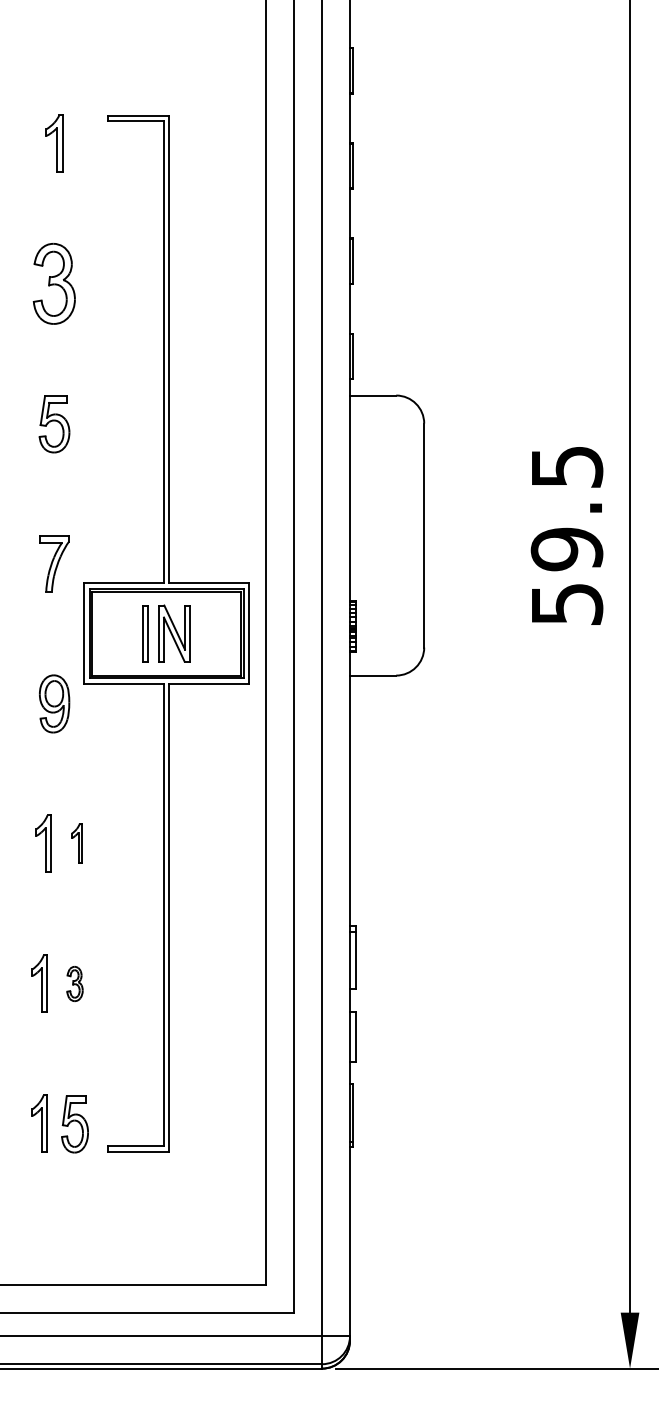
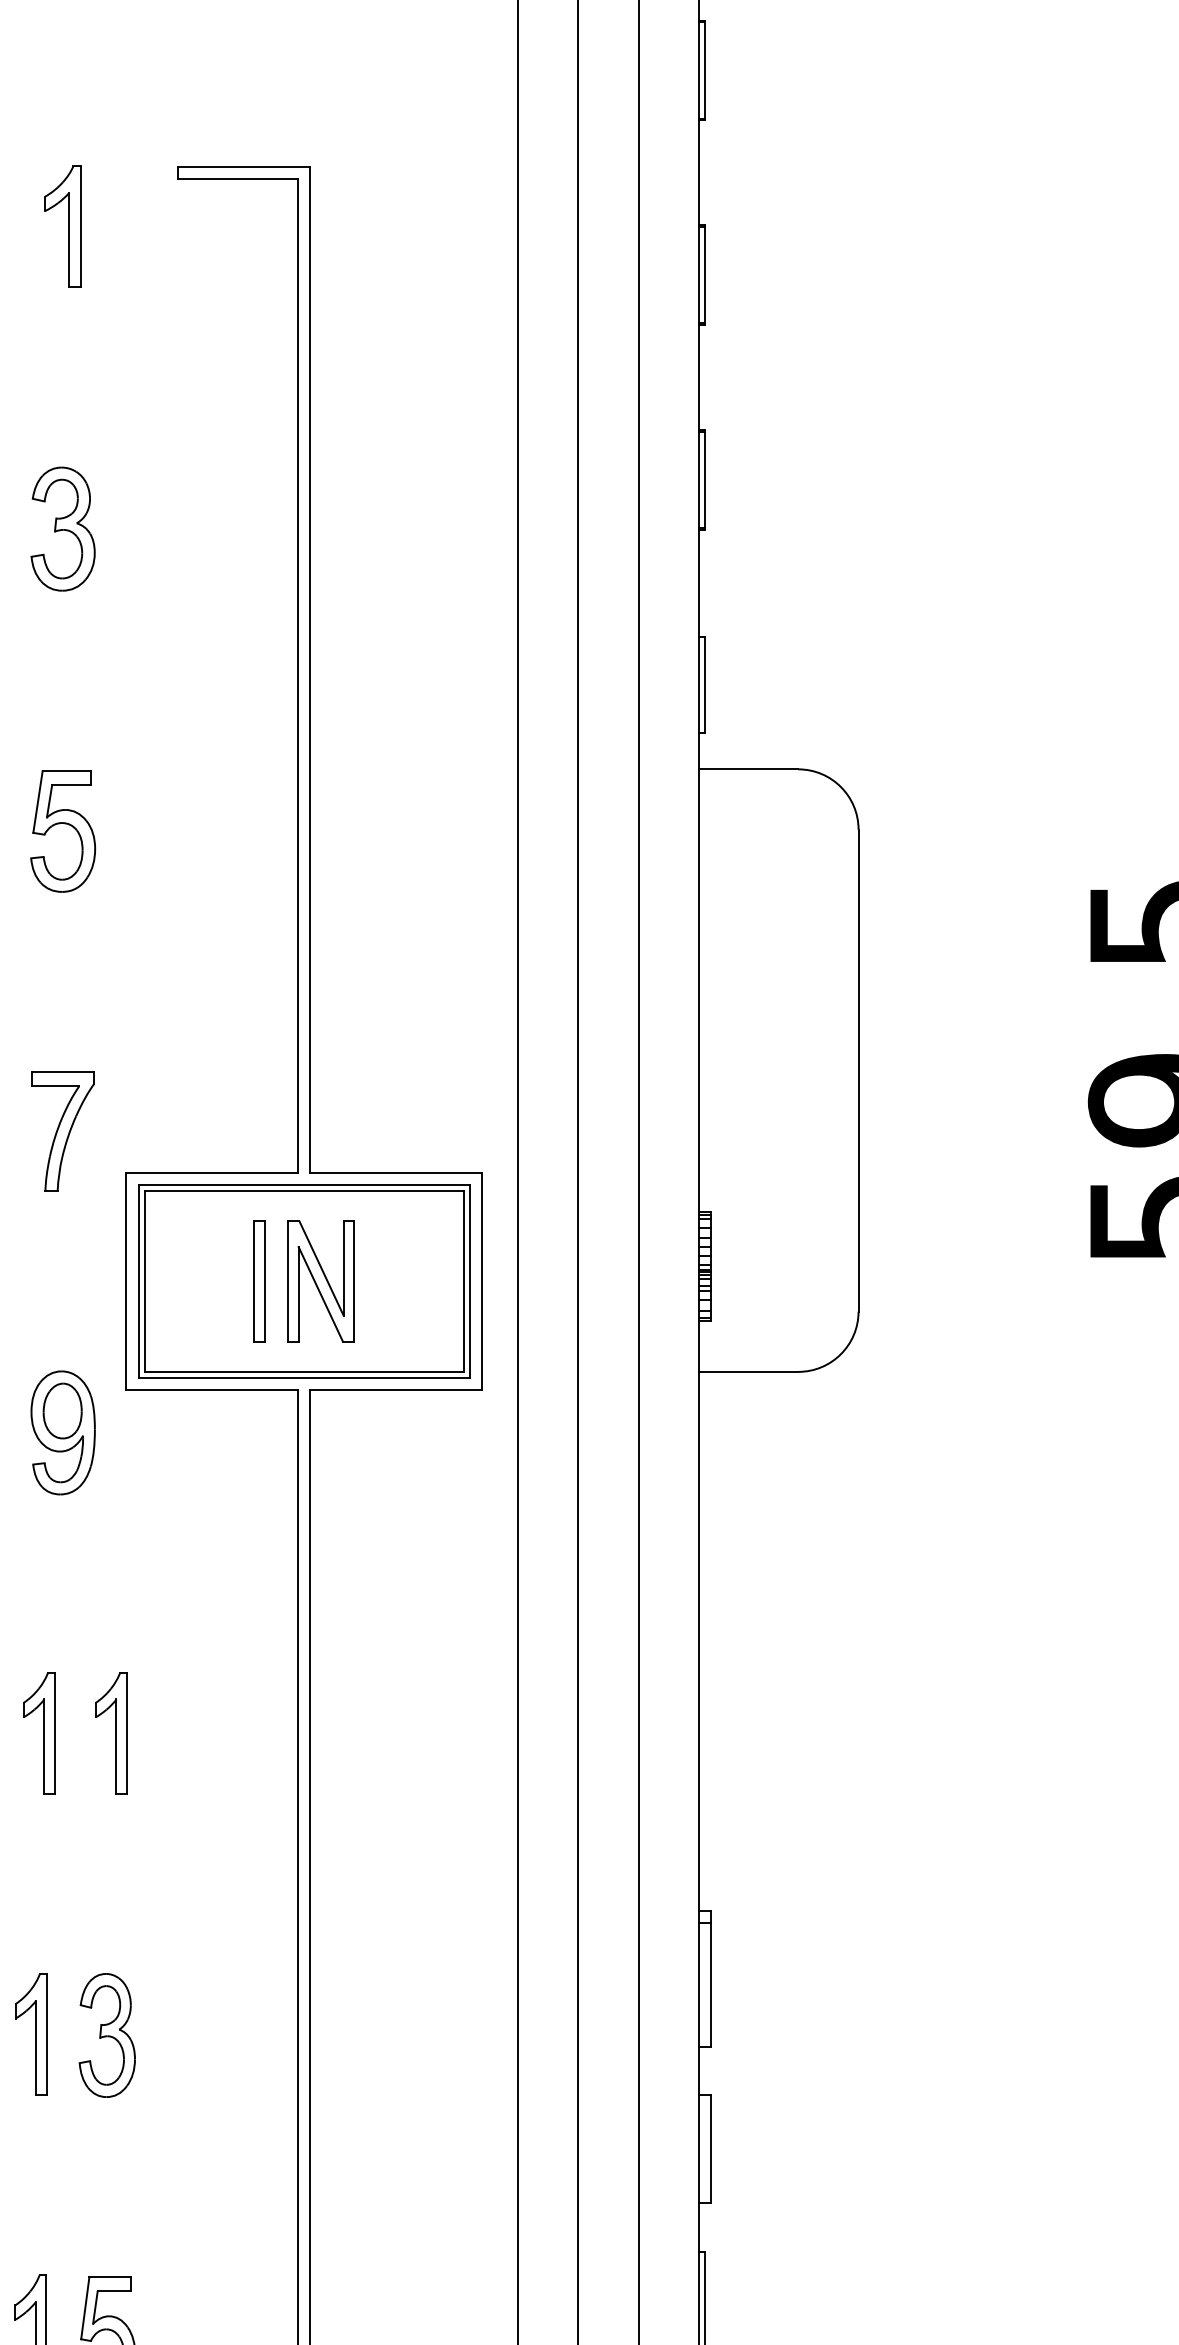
part: (54, 283) -> (63, 528), size x0.71
part: (76, 843) -> (110, 1733), size x1.43
part: (74, 983) -> (106, 2034), size x1.67

